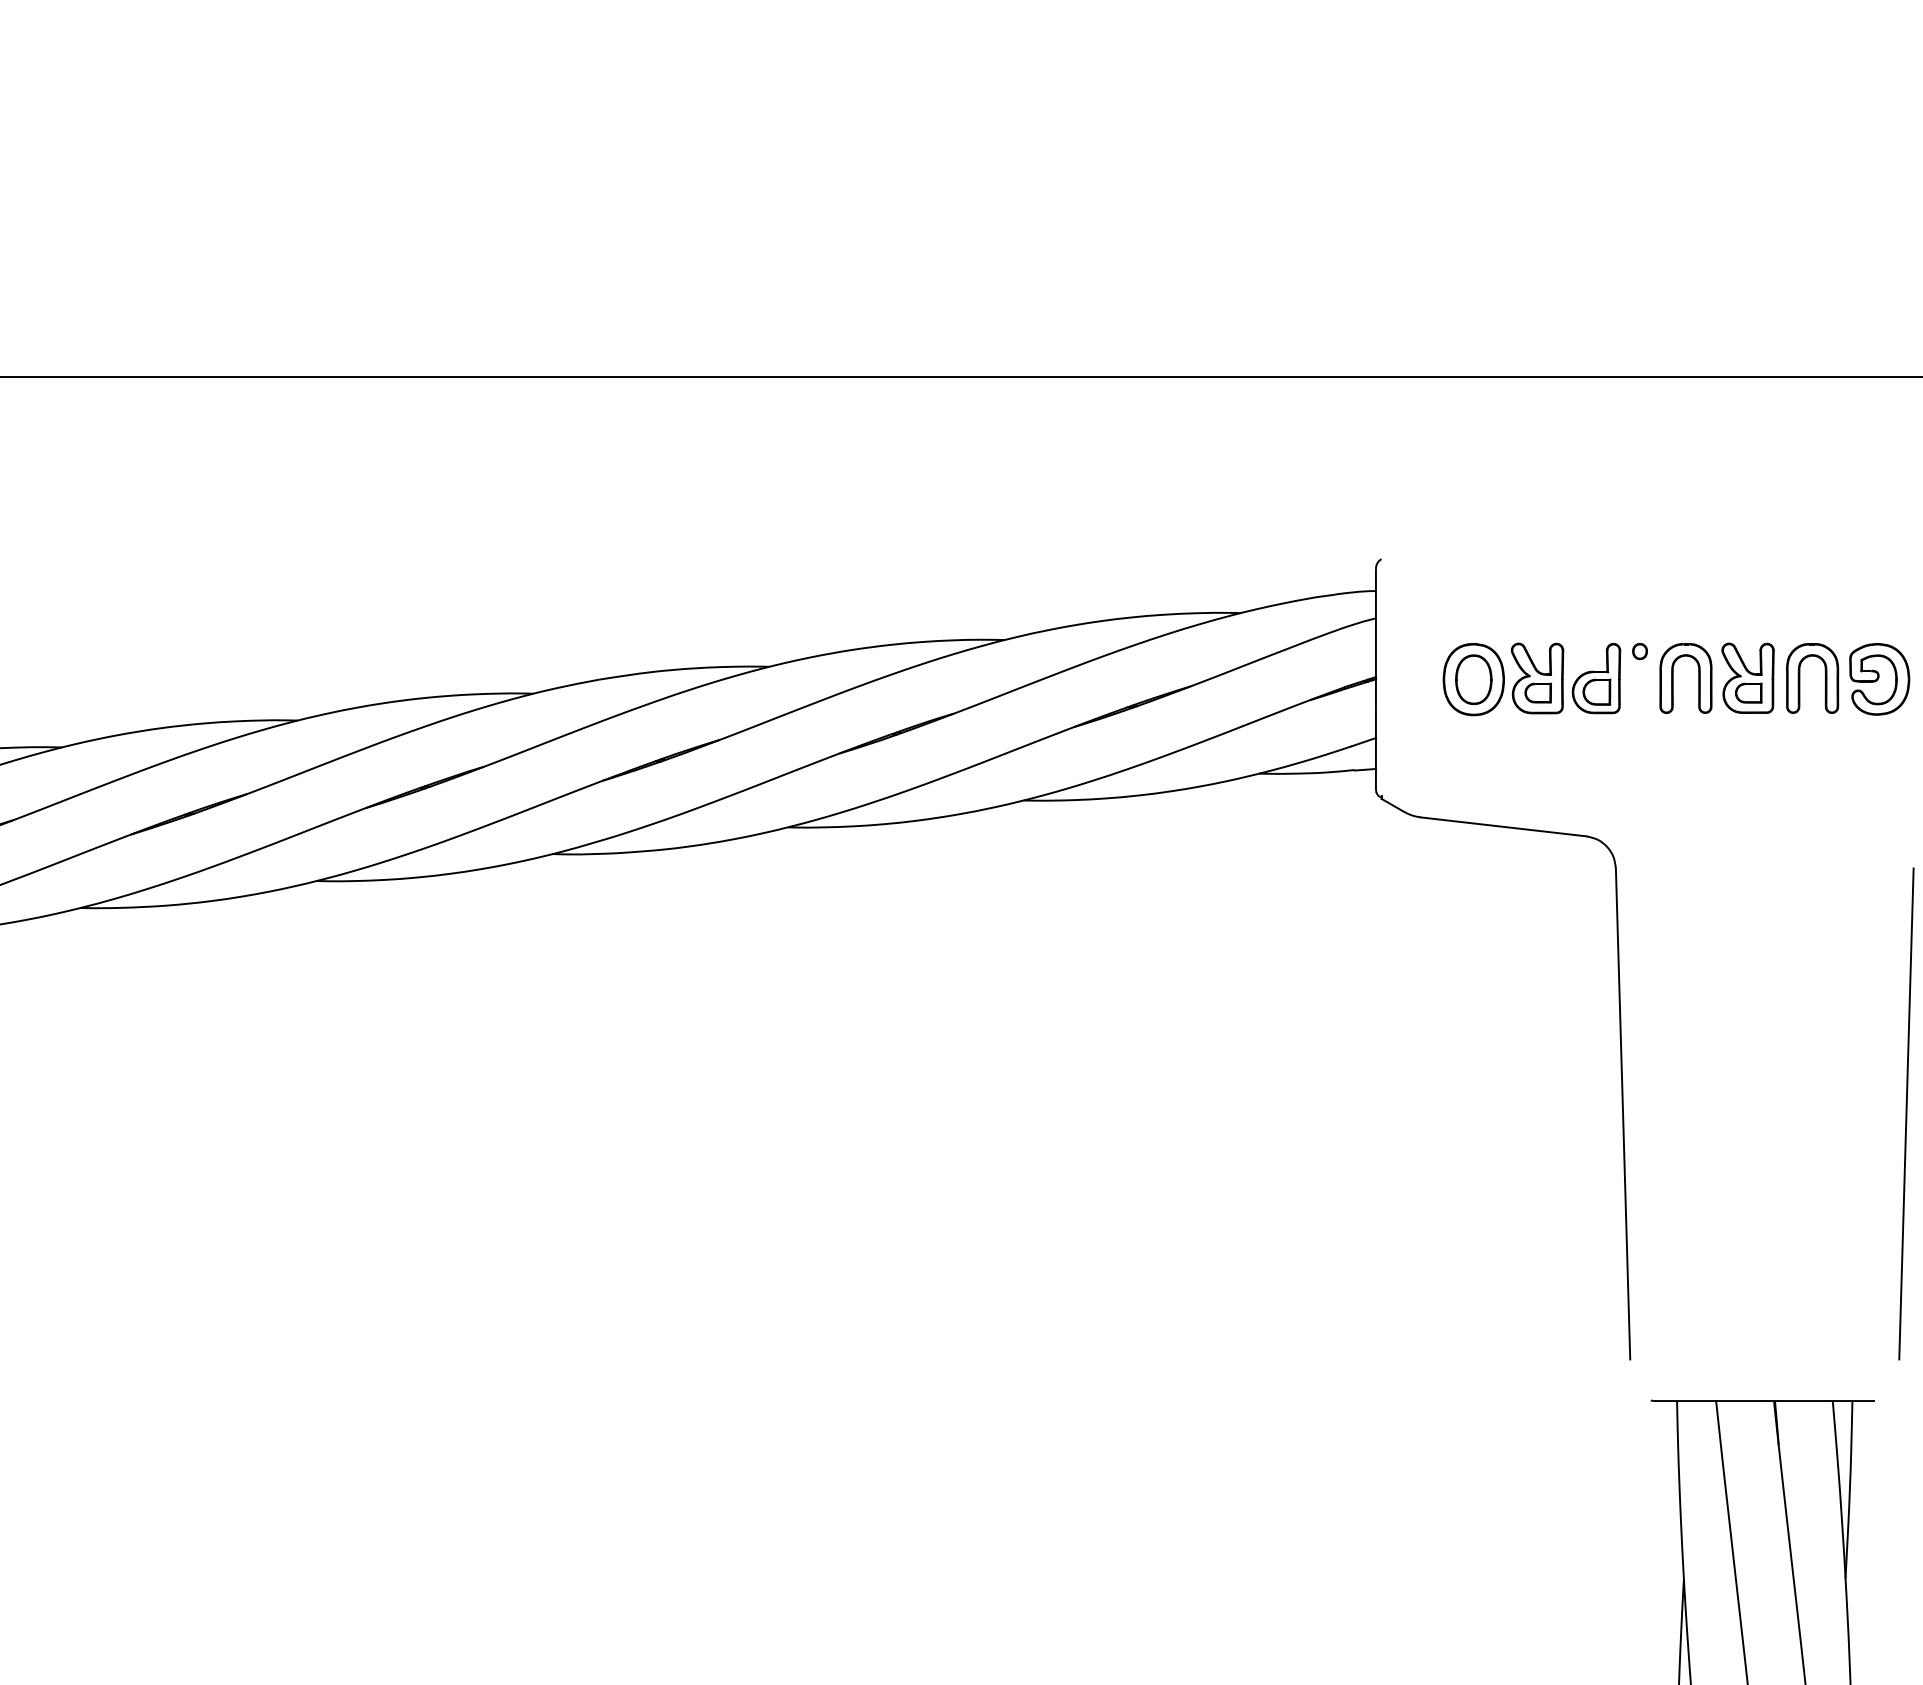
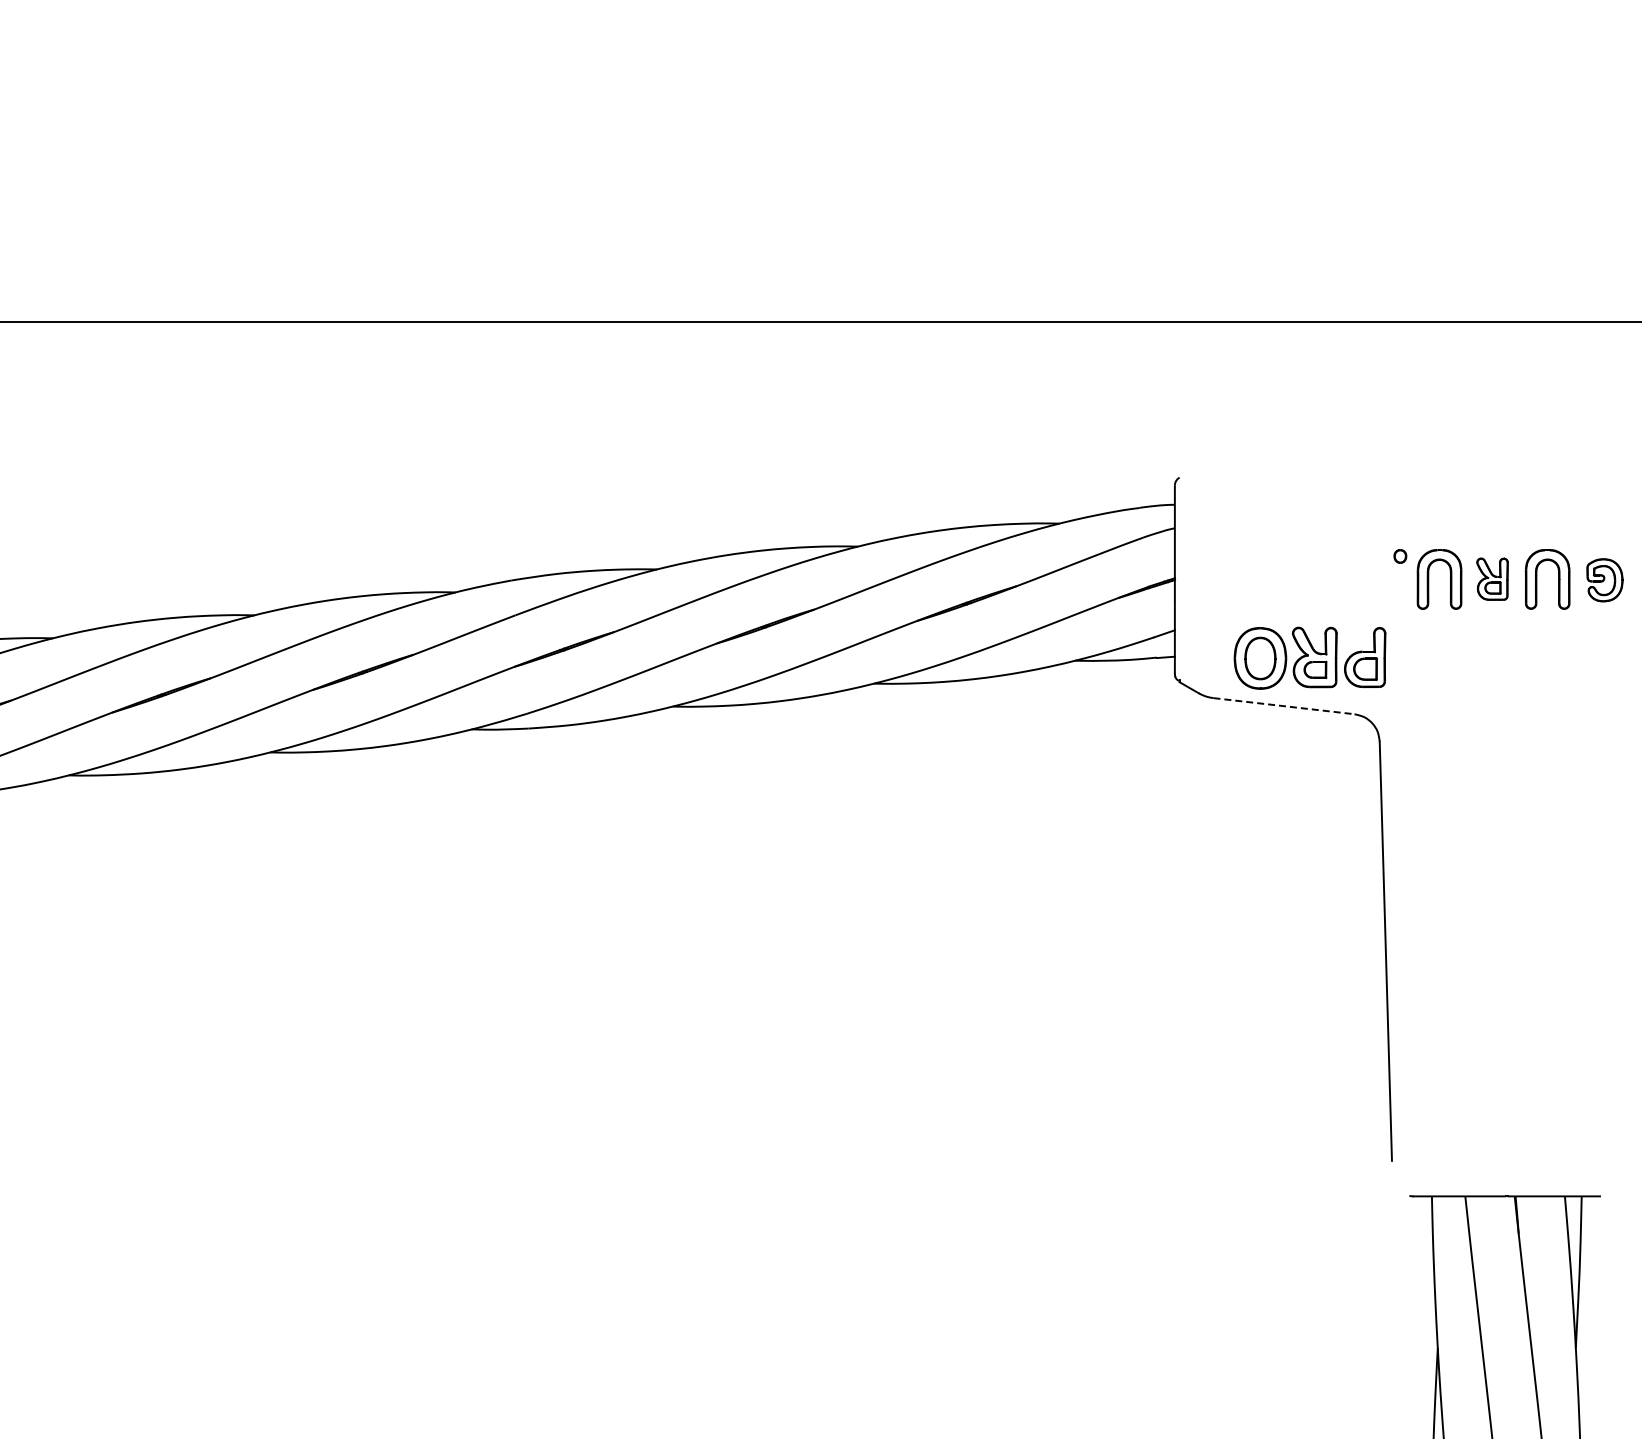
part: (1747, 677) -> (1492, 578), size x0.7
part: (1531, 678) -> (1309, 657), moved
part: (1879, 679) -> (1604, 580), size x0.7
line: (1504, 827) -> (1284, 706), solid -> dashed
line: (1906, 1113) -> (1627, 950), removed

